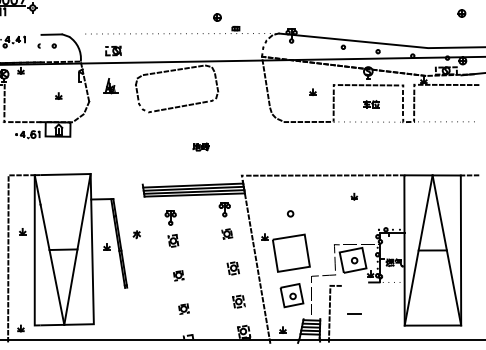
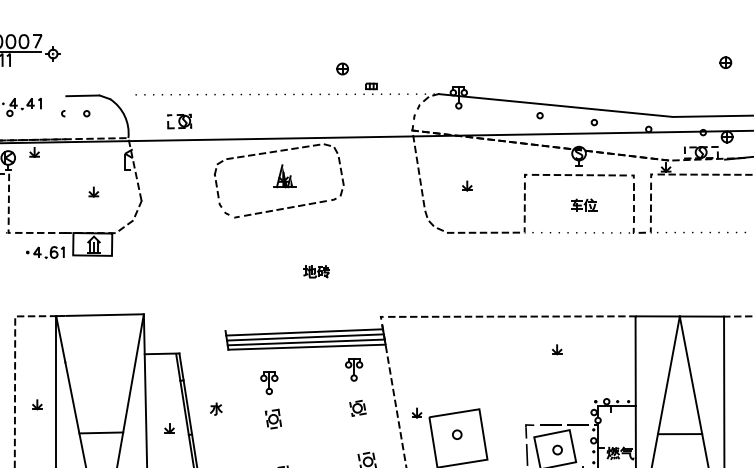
part: (110, 86) -> (284, 177), moved
part: (312, 91) -> (466, 184), moved
circle: (290, 213) -> (457, 434), moved

